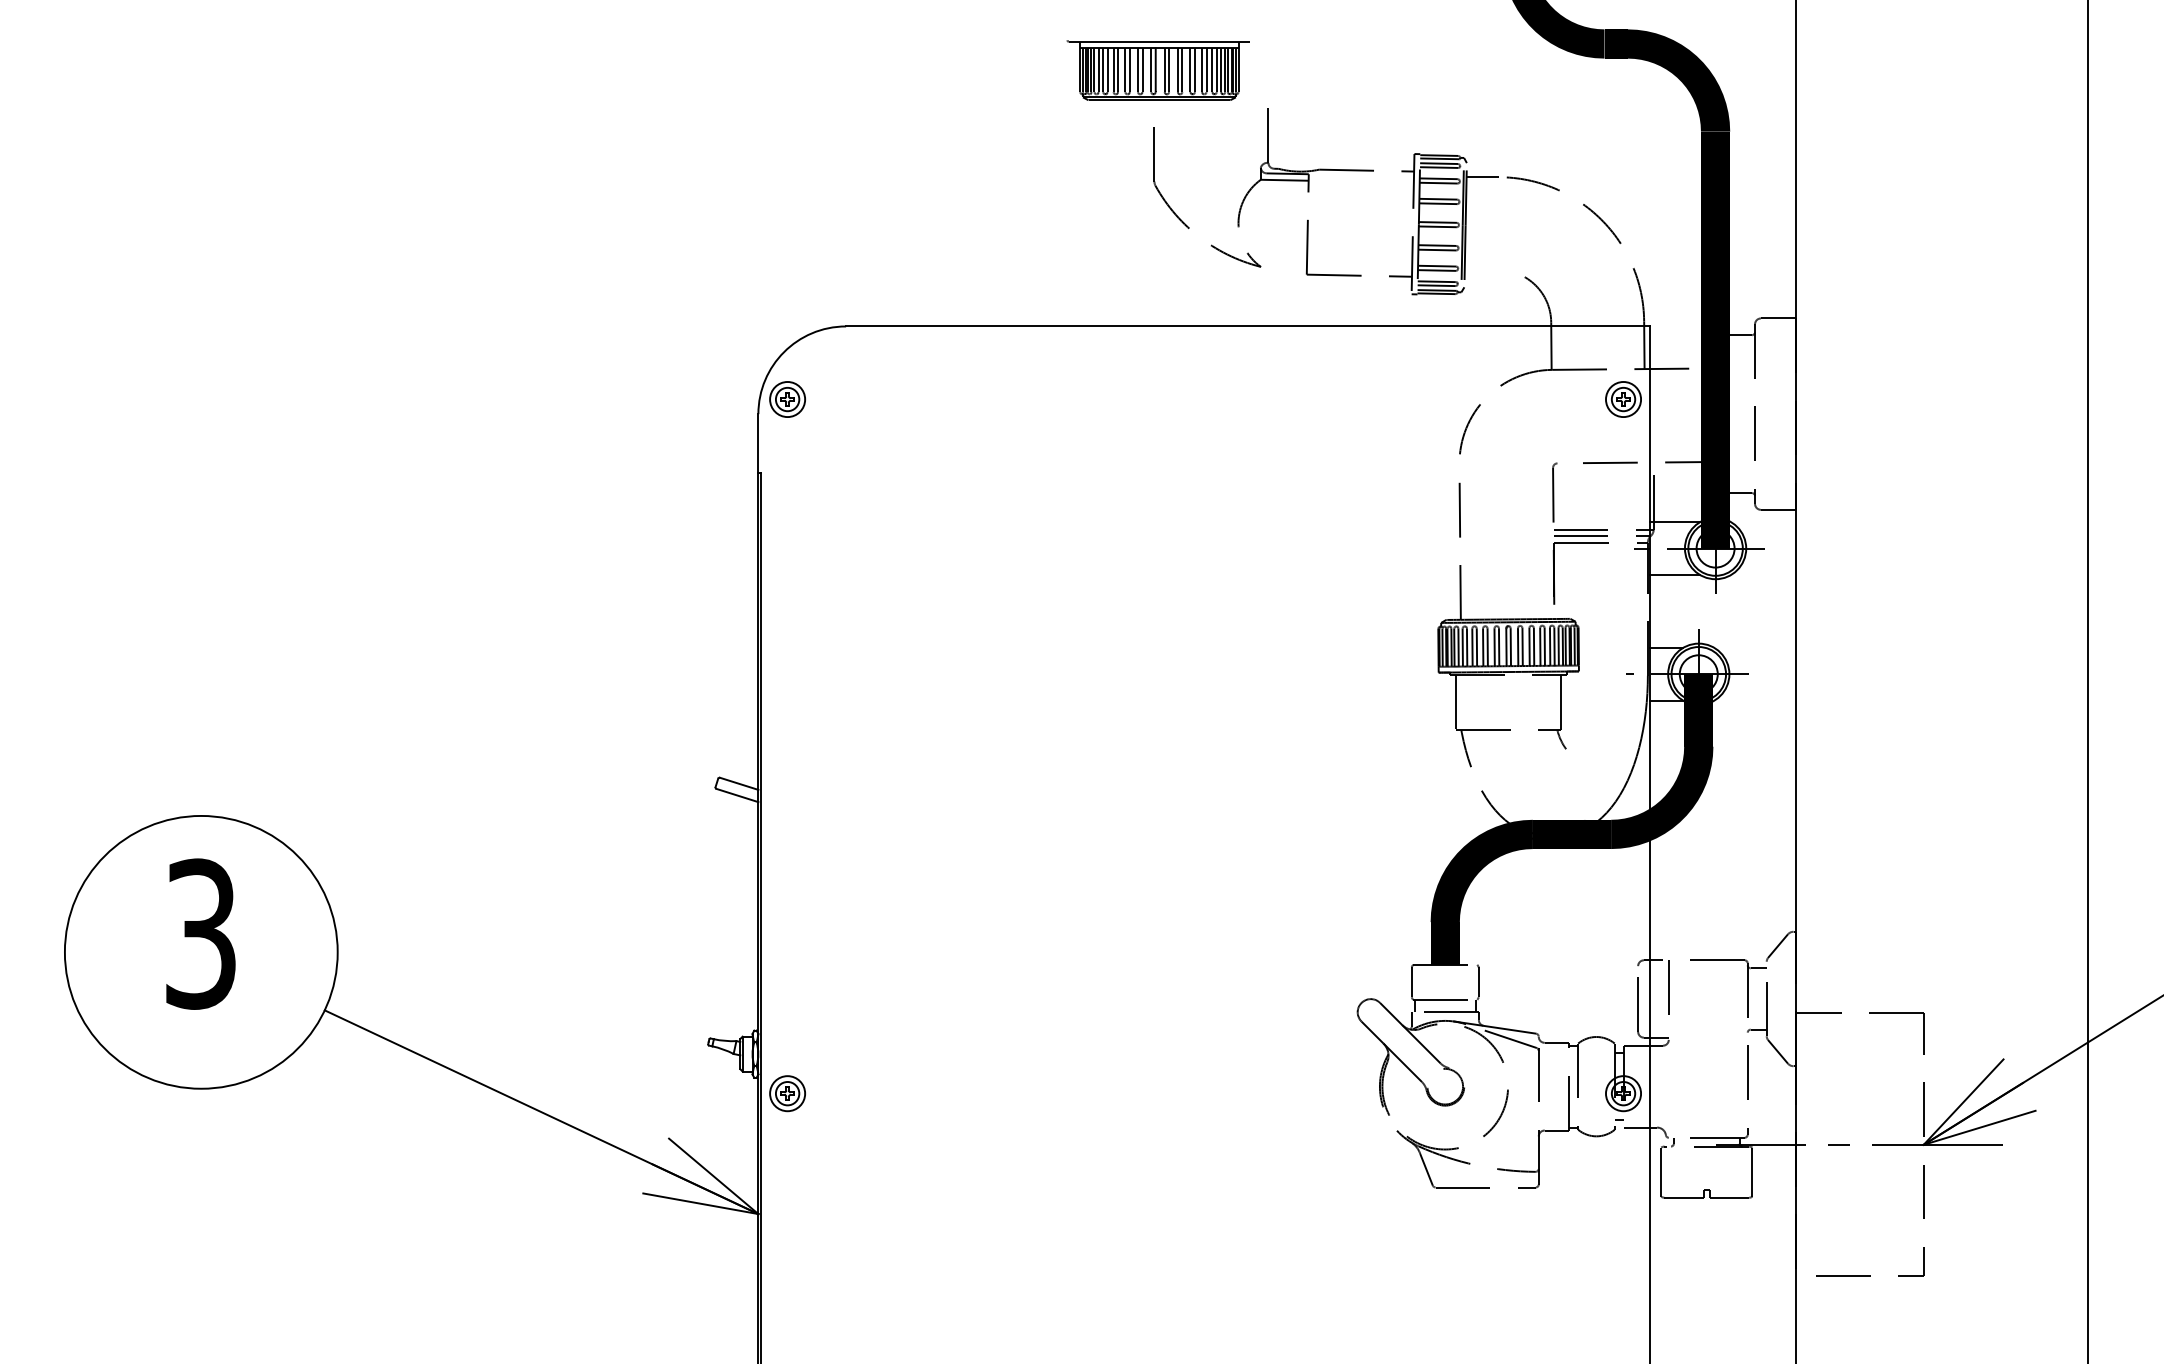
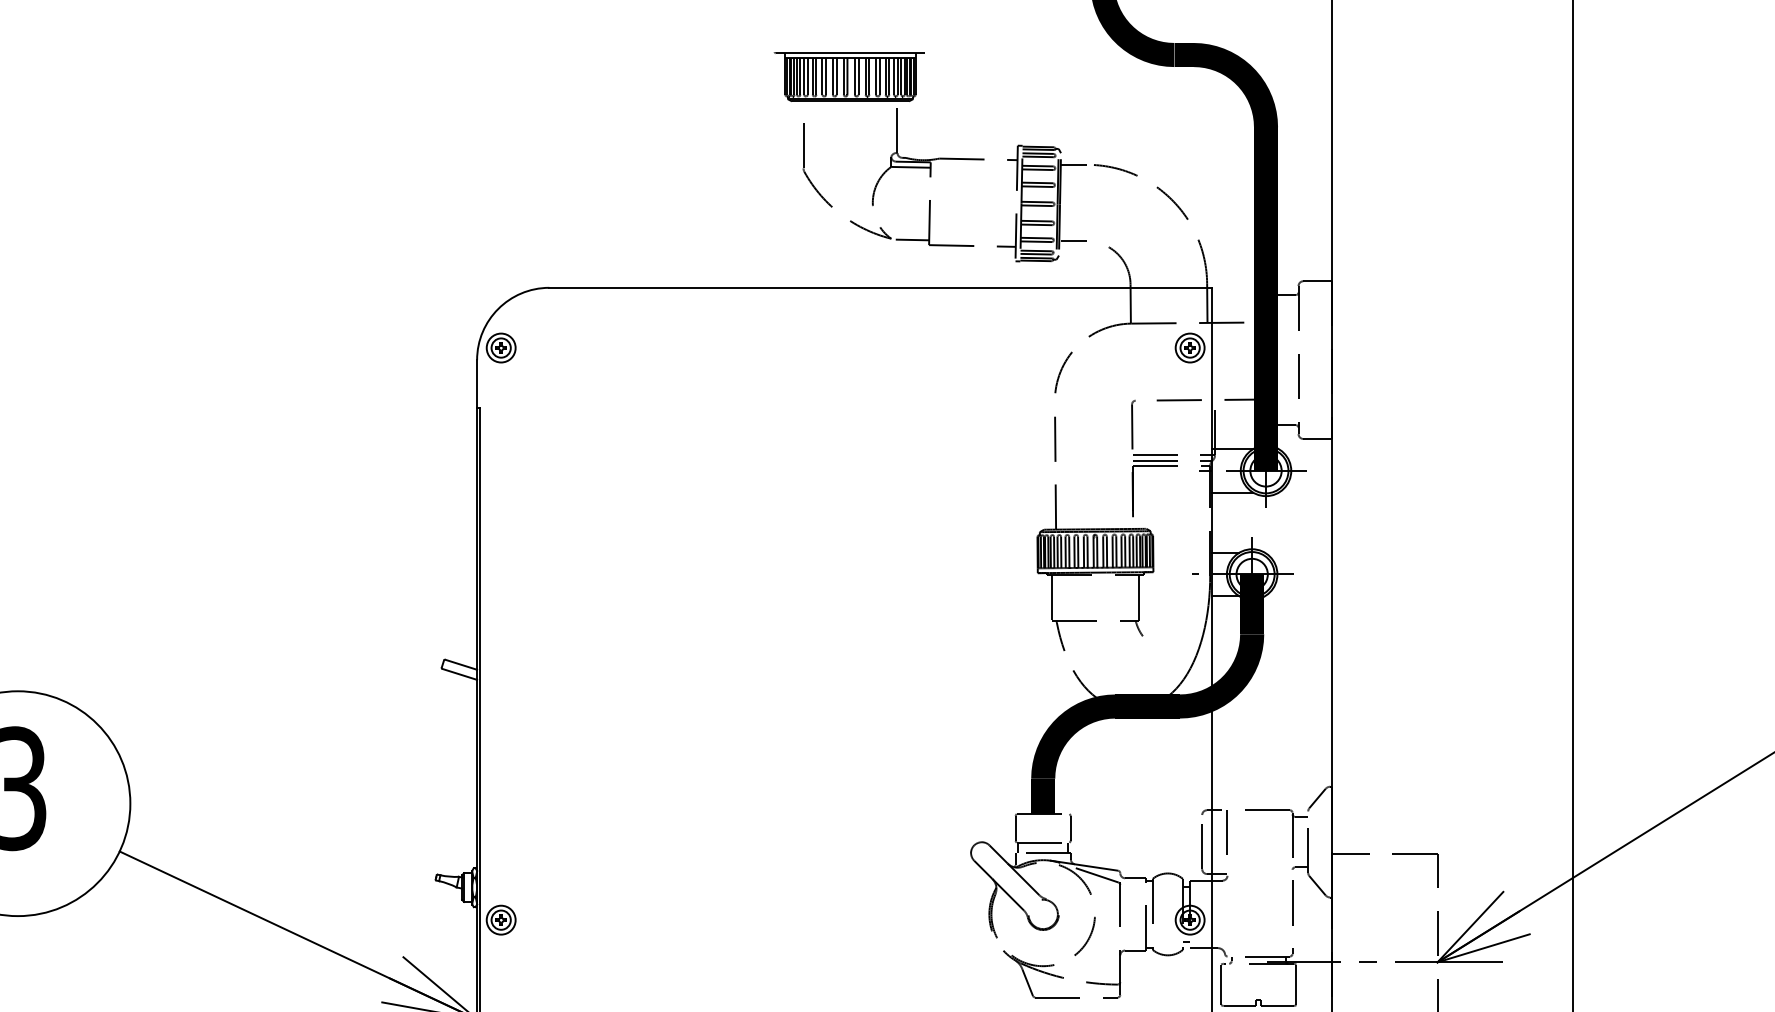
part: (1157, 70) -> (848, 76), moved
line: (1286, 268) -> (912, 240), added
line: (1482, 270) -> (1073, 241), added

